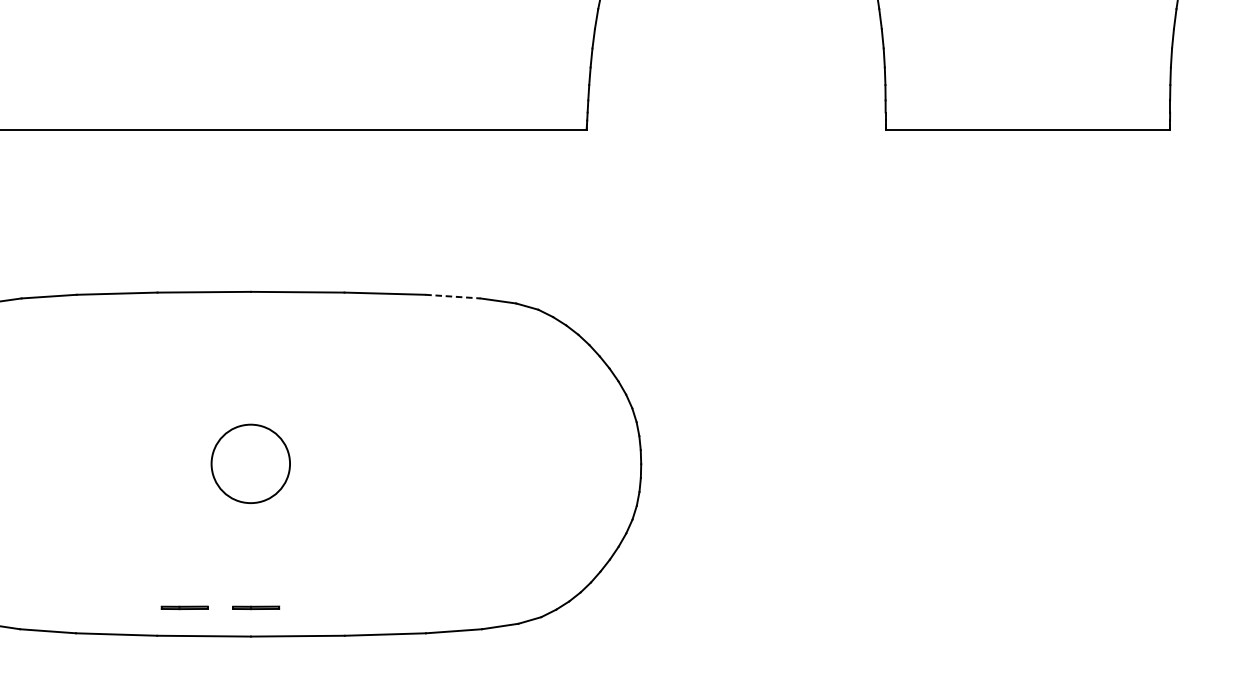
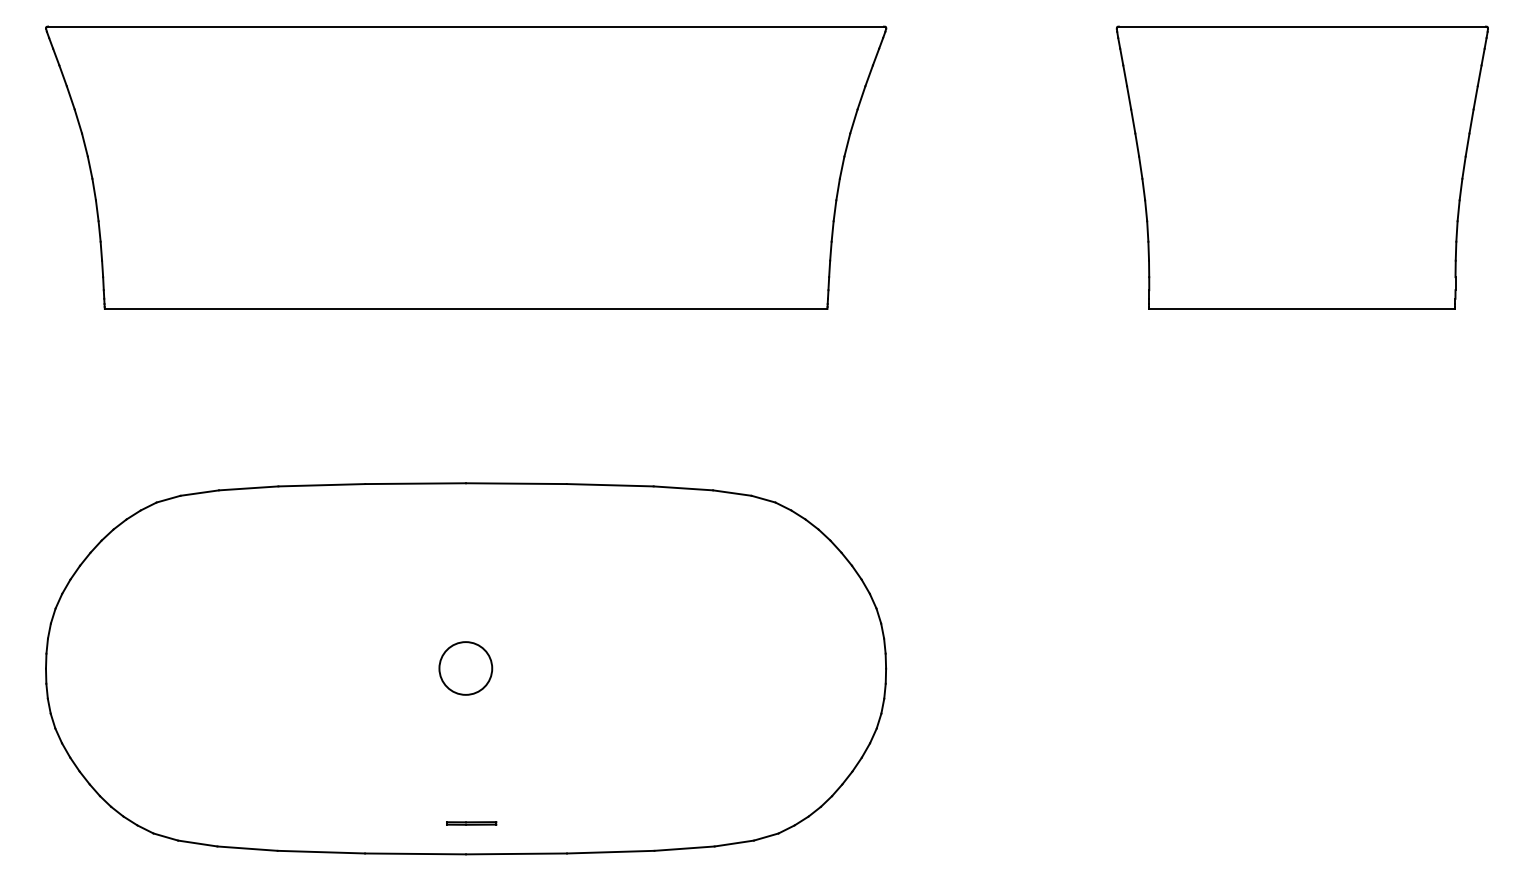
line: (453, 296) -> (683, 488), dashed -> solid
circle: (250, 463) -> (465, 668), size x0.62
line: (184, 607) -> (394, 823), removed

